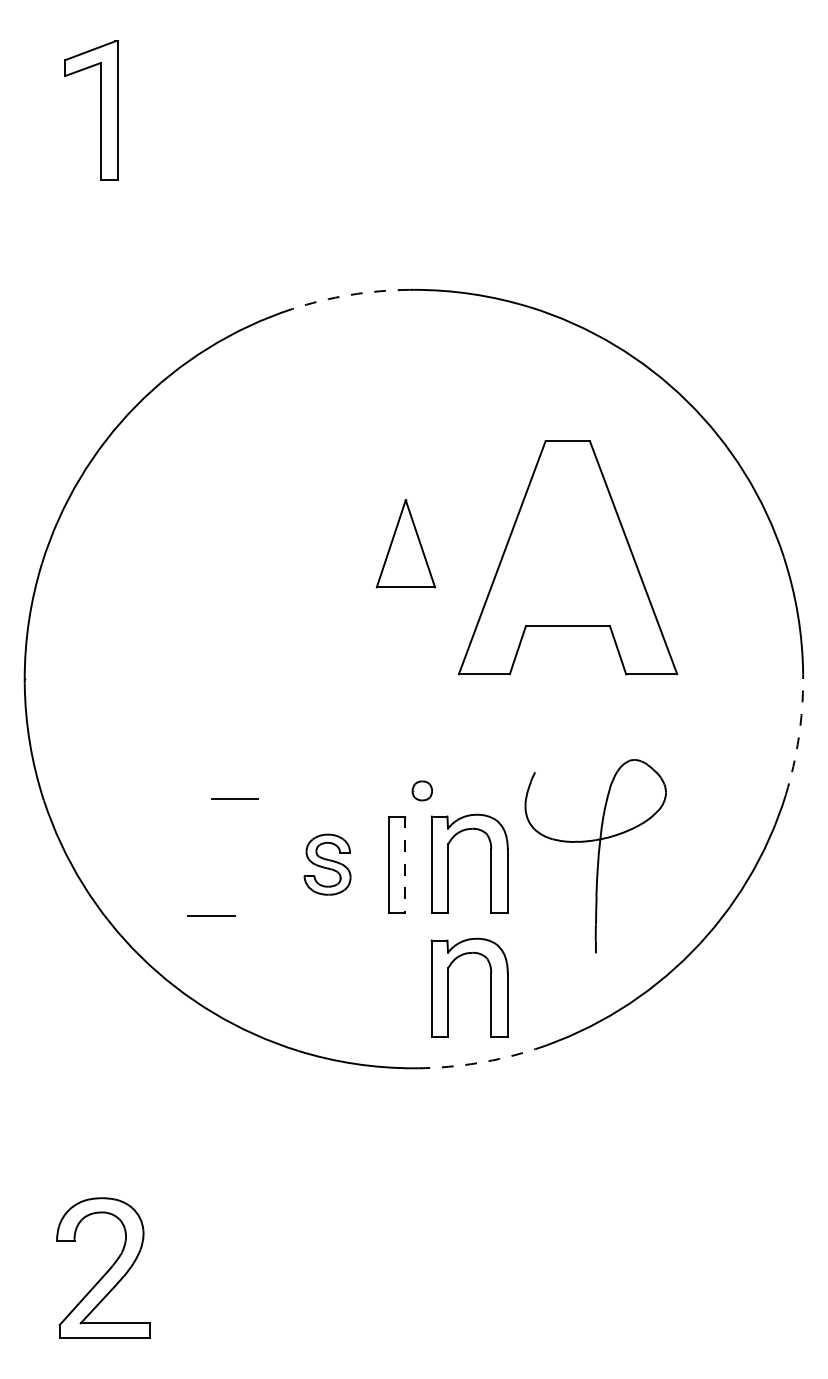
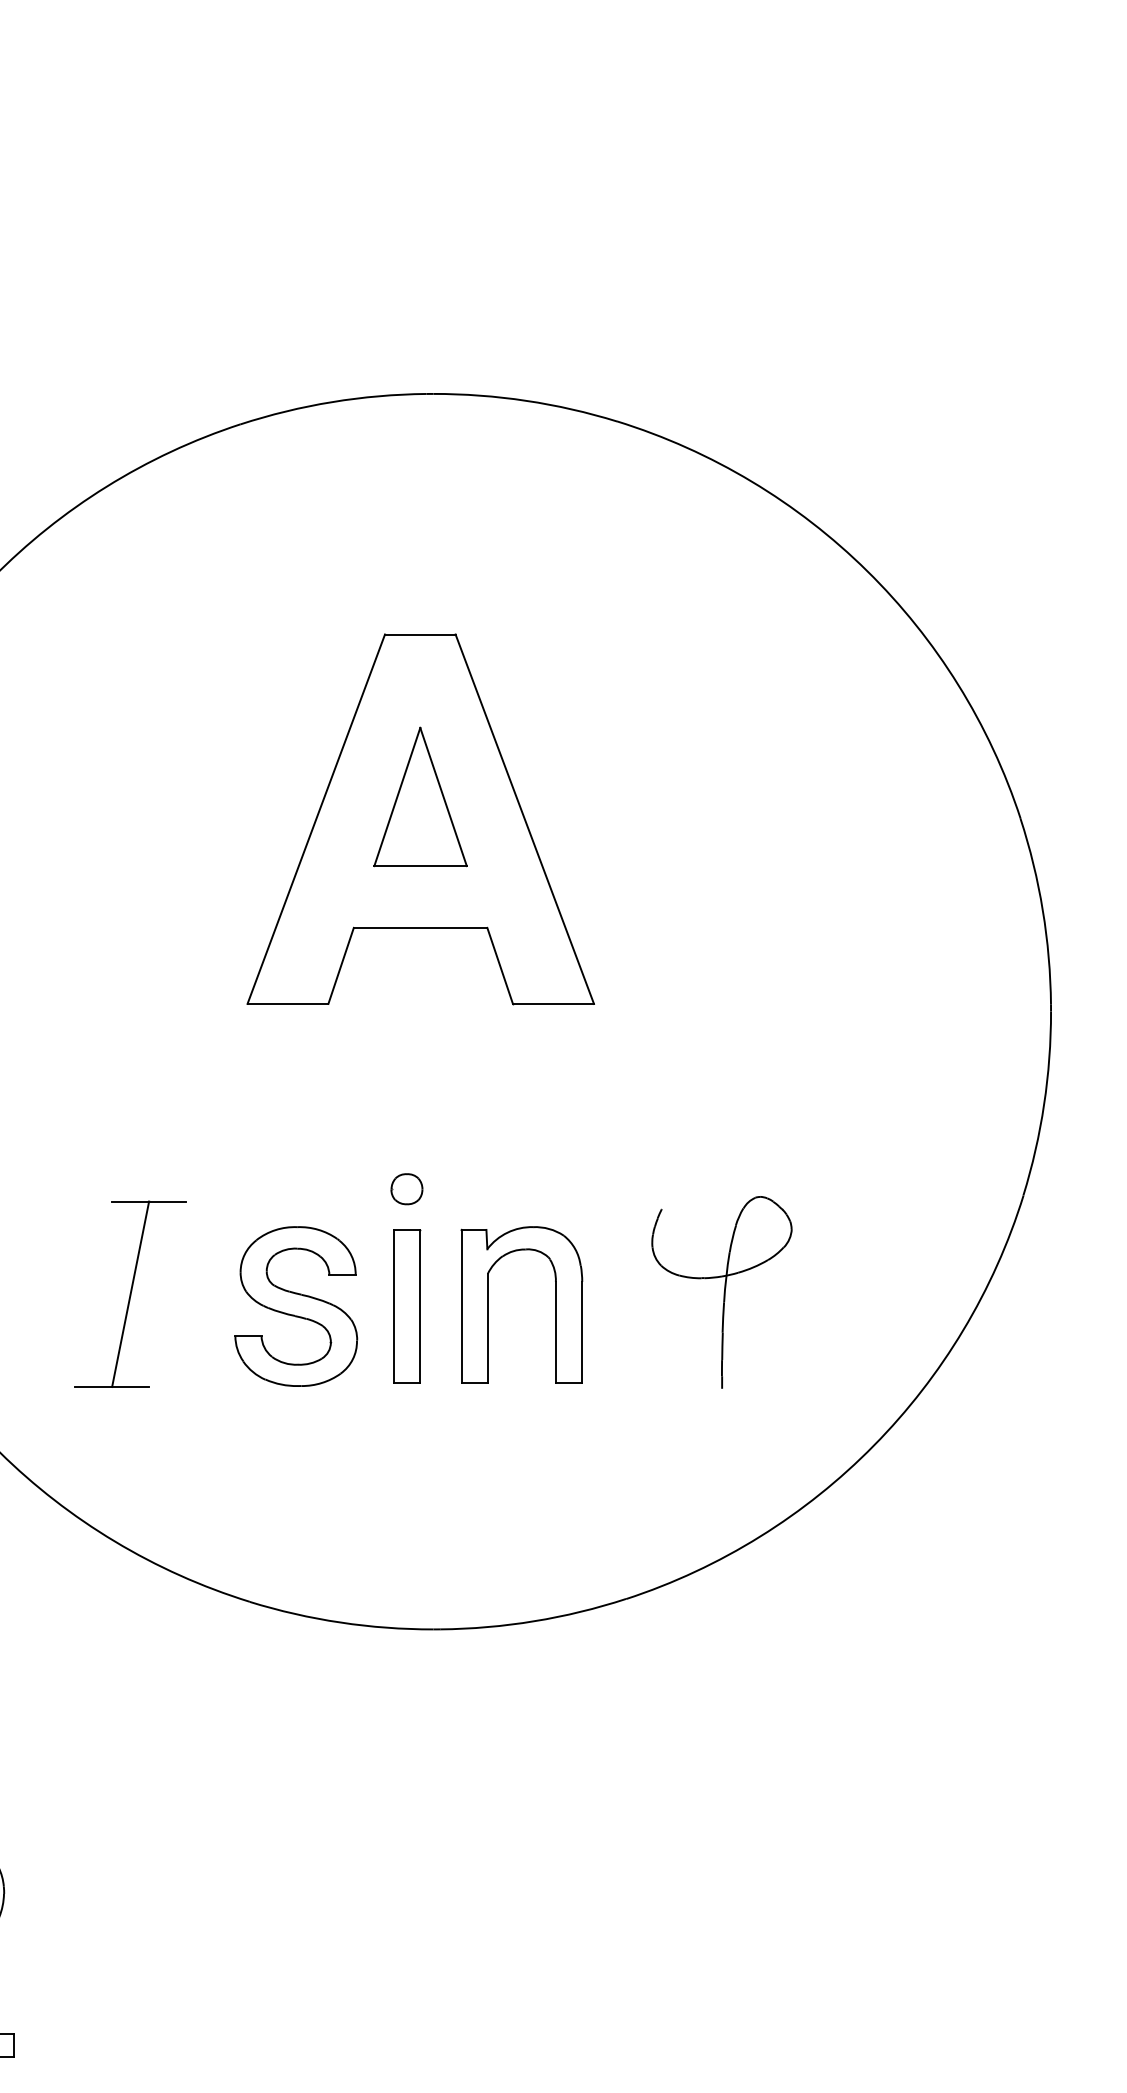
arc: (350, 294) -> (332, 401), dashed -> solid
part: (567, 557) -> (419, 818), moved
arc: (798, 737) -> (1043, 1104), dashed -> solid
part: (421, 790) -> (405, 1188), moved
part: (595, 855) -> (721, 1291), size x0.62
line: (222, 856) -> (129, 1293), added
part: (327, 864) -> (296, 1305), size x1.67
line: (405, 865) -> (419, 1307), dashed -> solid
part: (448, 987) -> (488, 1501), removed
arc: (477, 1063) -> (534, 1621), dashed -> solid

